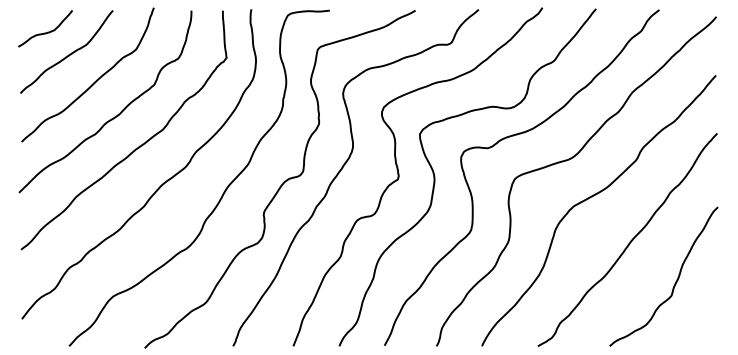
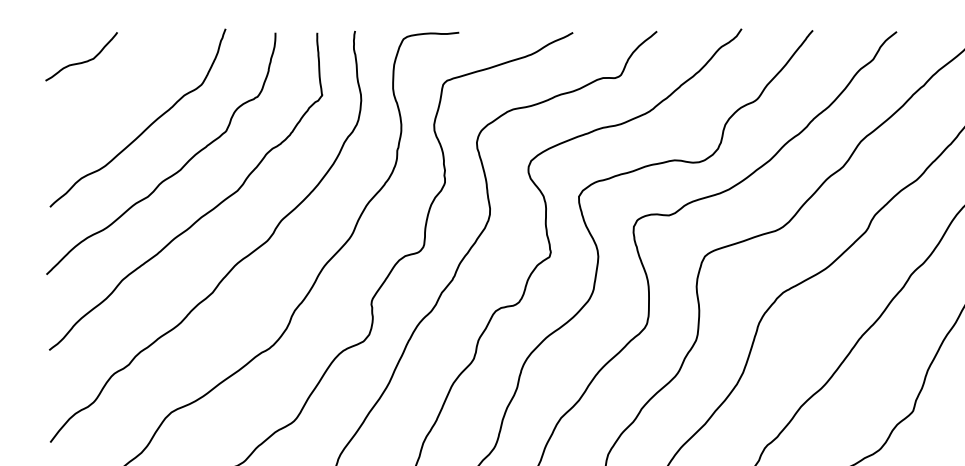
curve: (68, 54) -> (112, 90), removed

